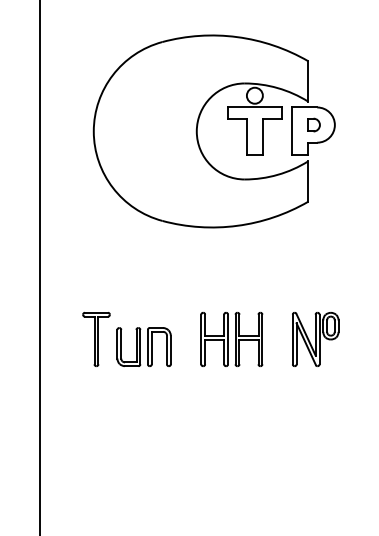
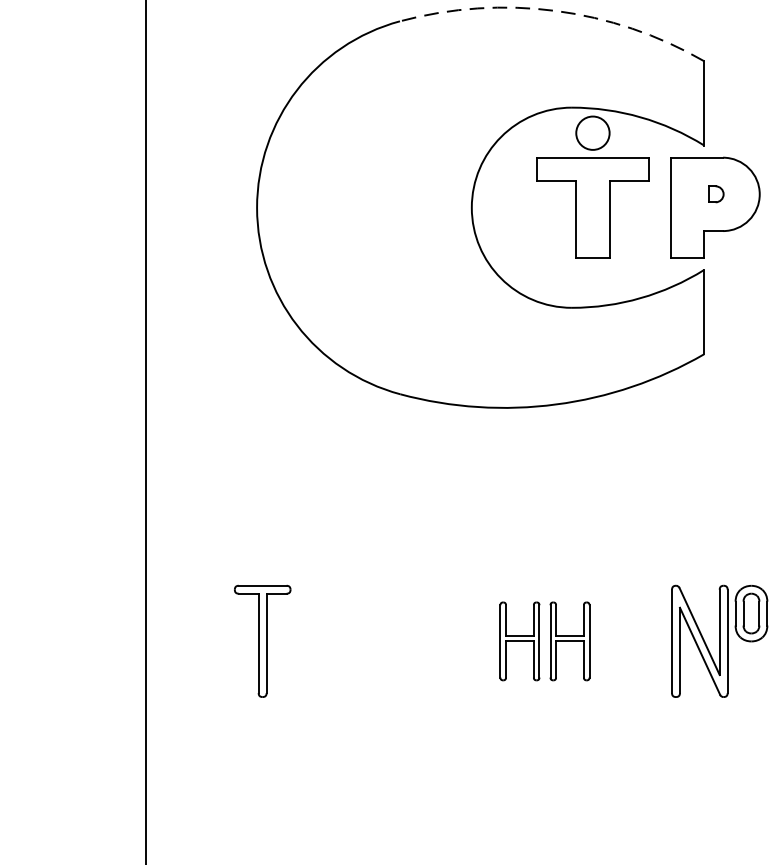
arc: (237, 37) -> (556, 11), solid -> dashed
part: (313, 124) -> (715, 193), size x0.6
part: (231, 339) -> (544, 641), size x0.7
part: (143, 346) -> (360, 656), removed

